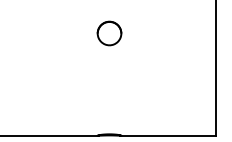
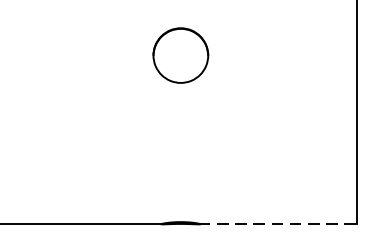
part: (109, 33) -> (180, 55), size x1.4
line: (168, 135) -> (278, 224), solid -> dashed

